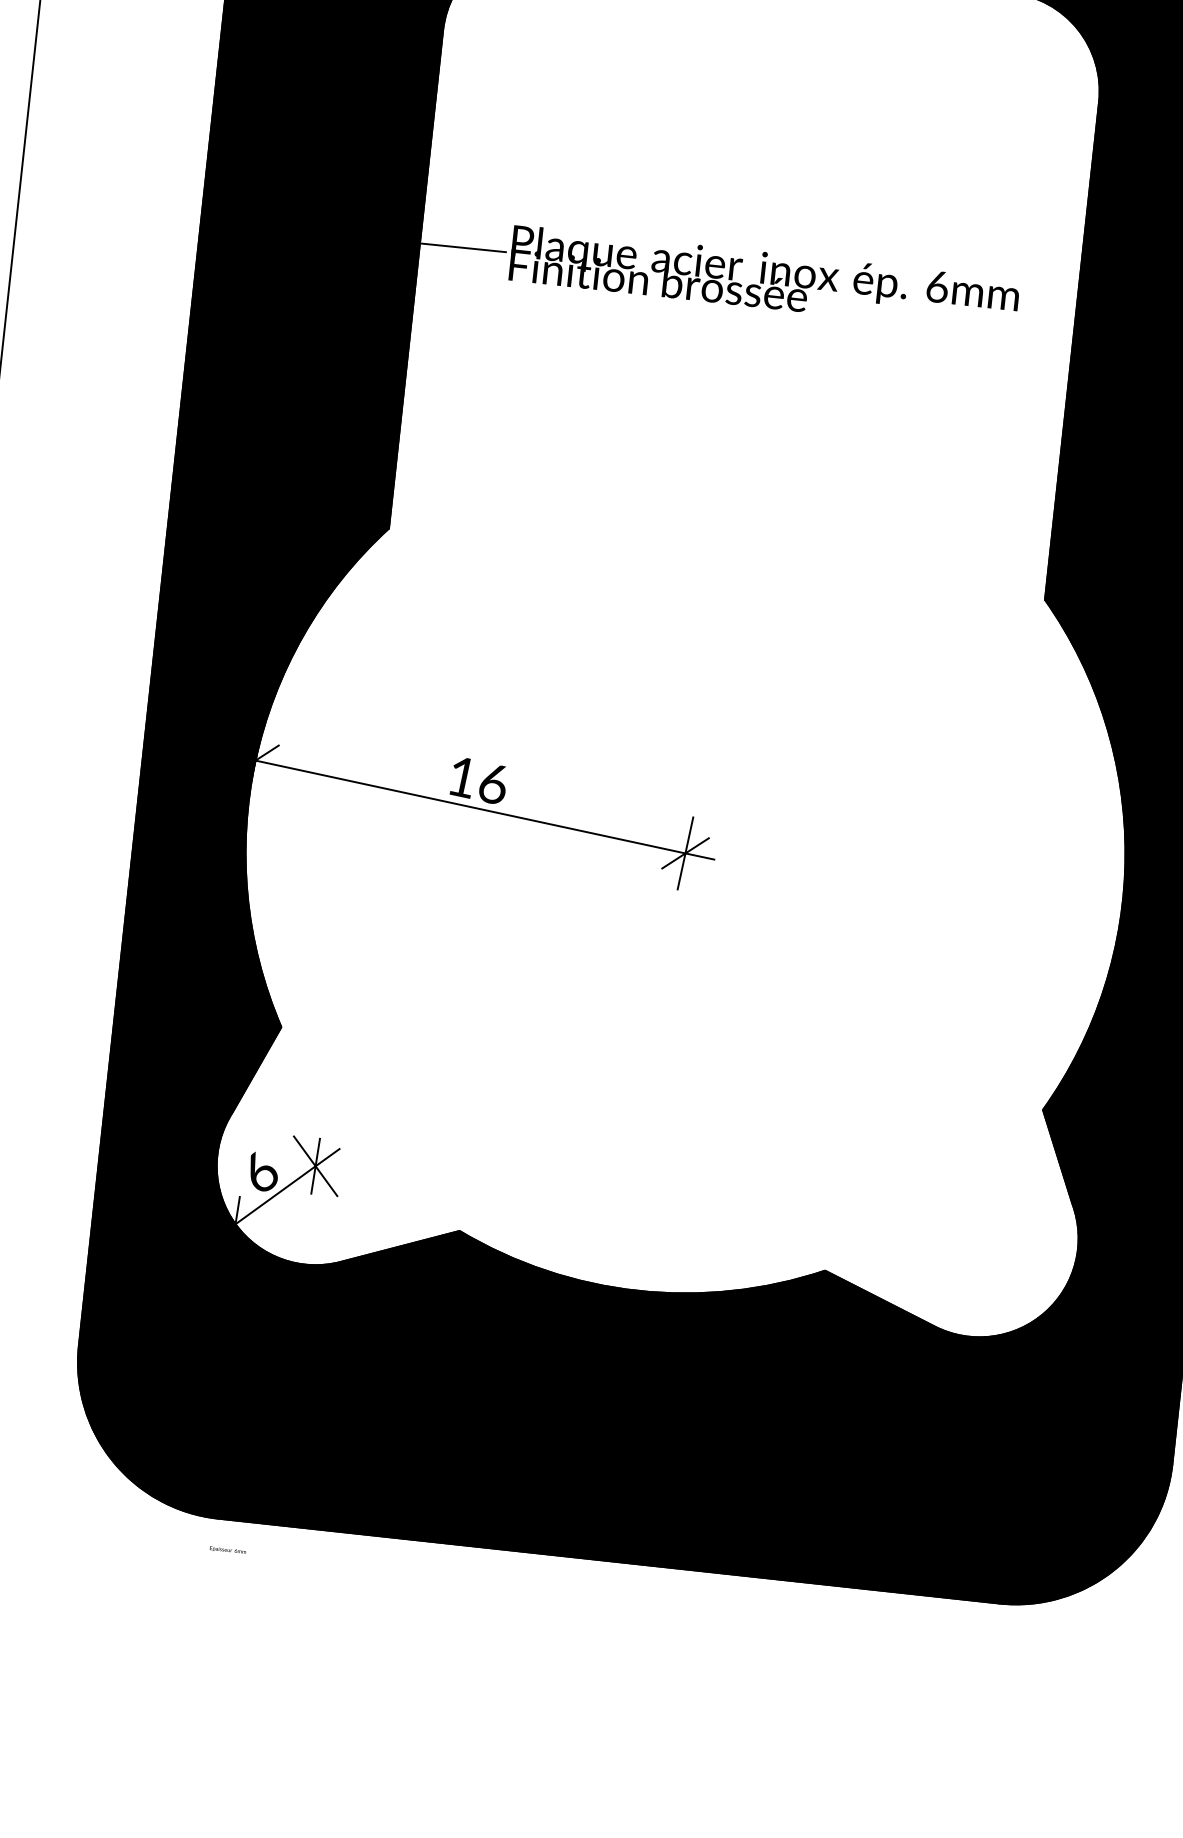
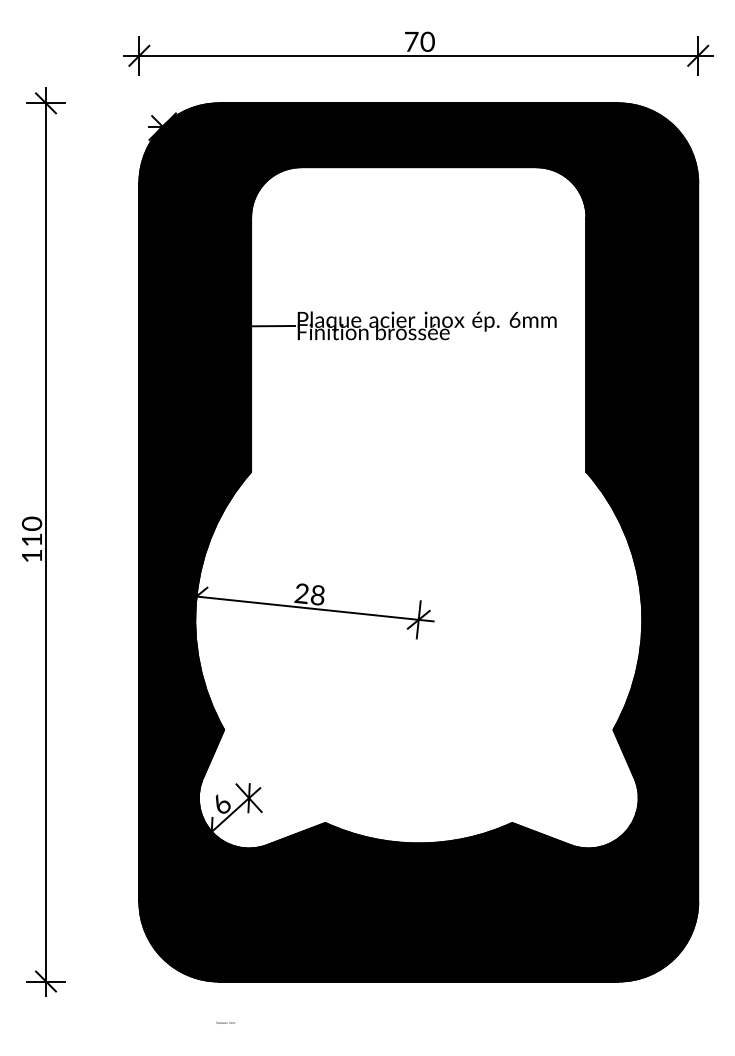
text: (477, 778) -> (309, 593), 16 -> 28
text: (227, 1549) -> (225, 1022), moved

